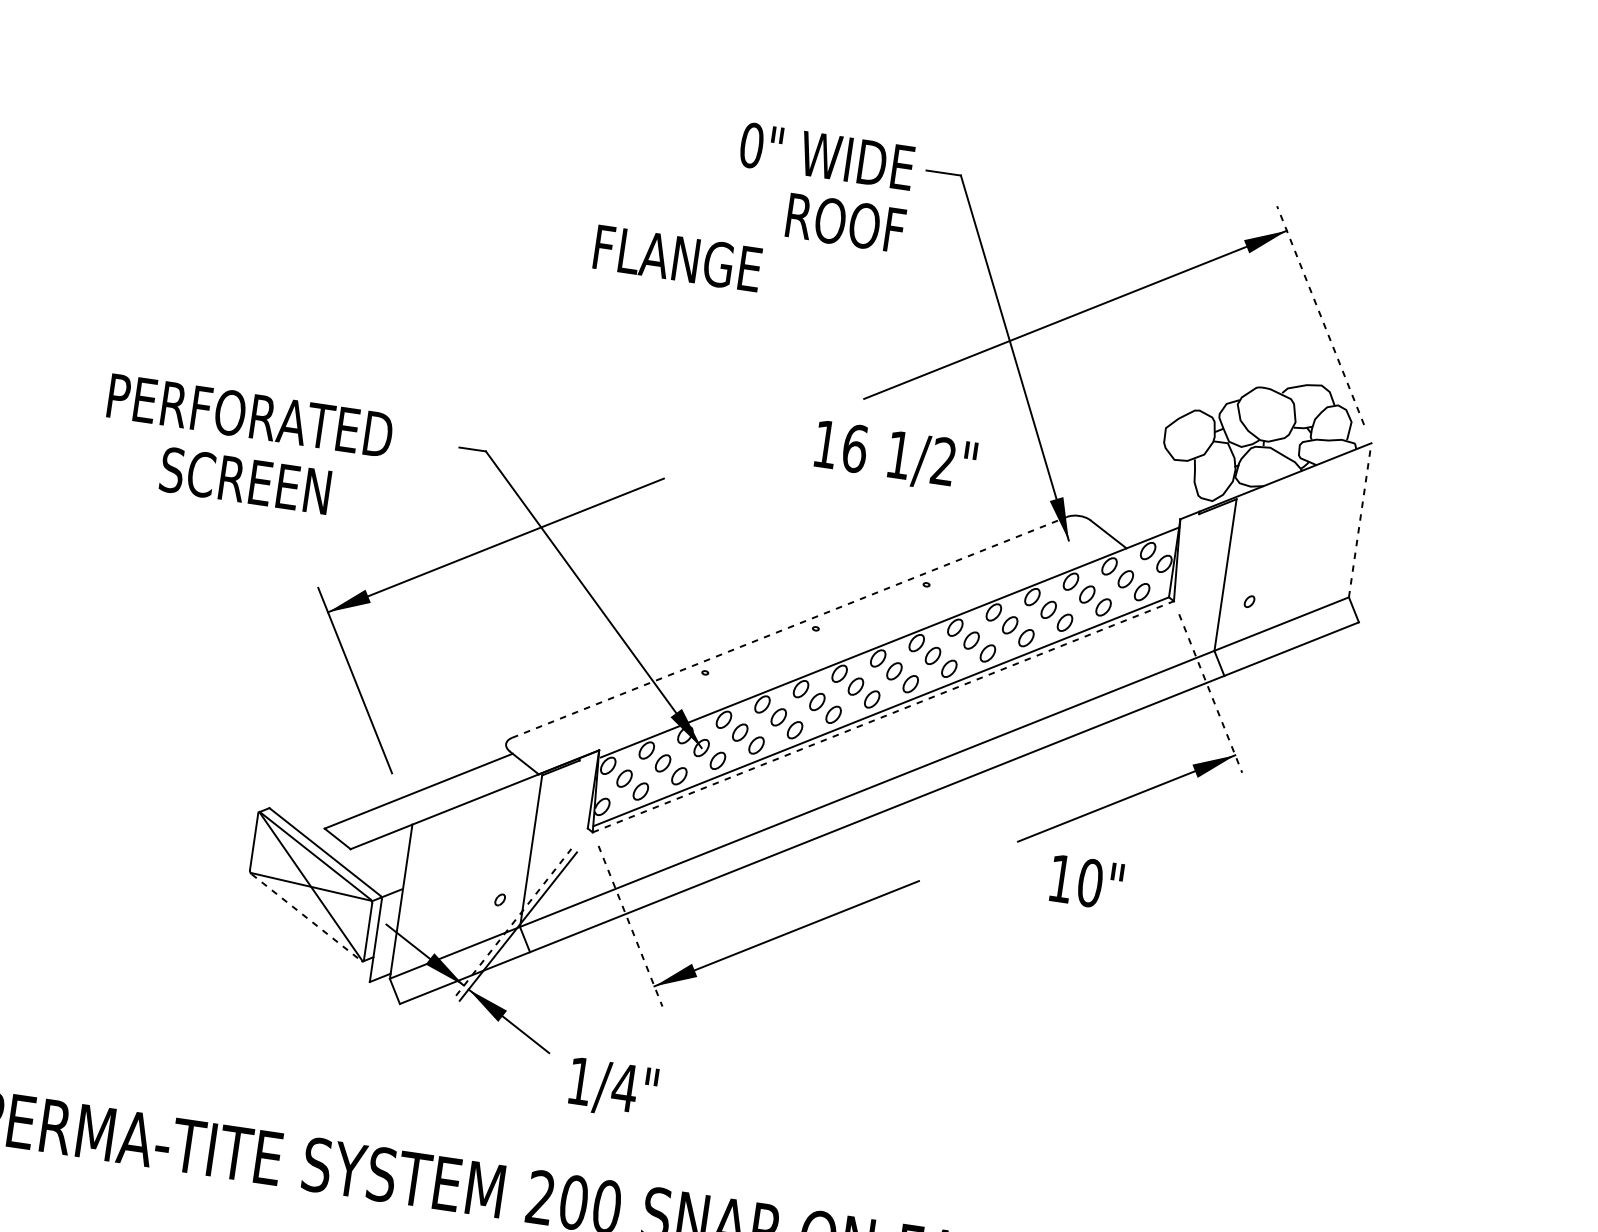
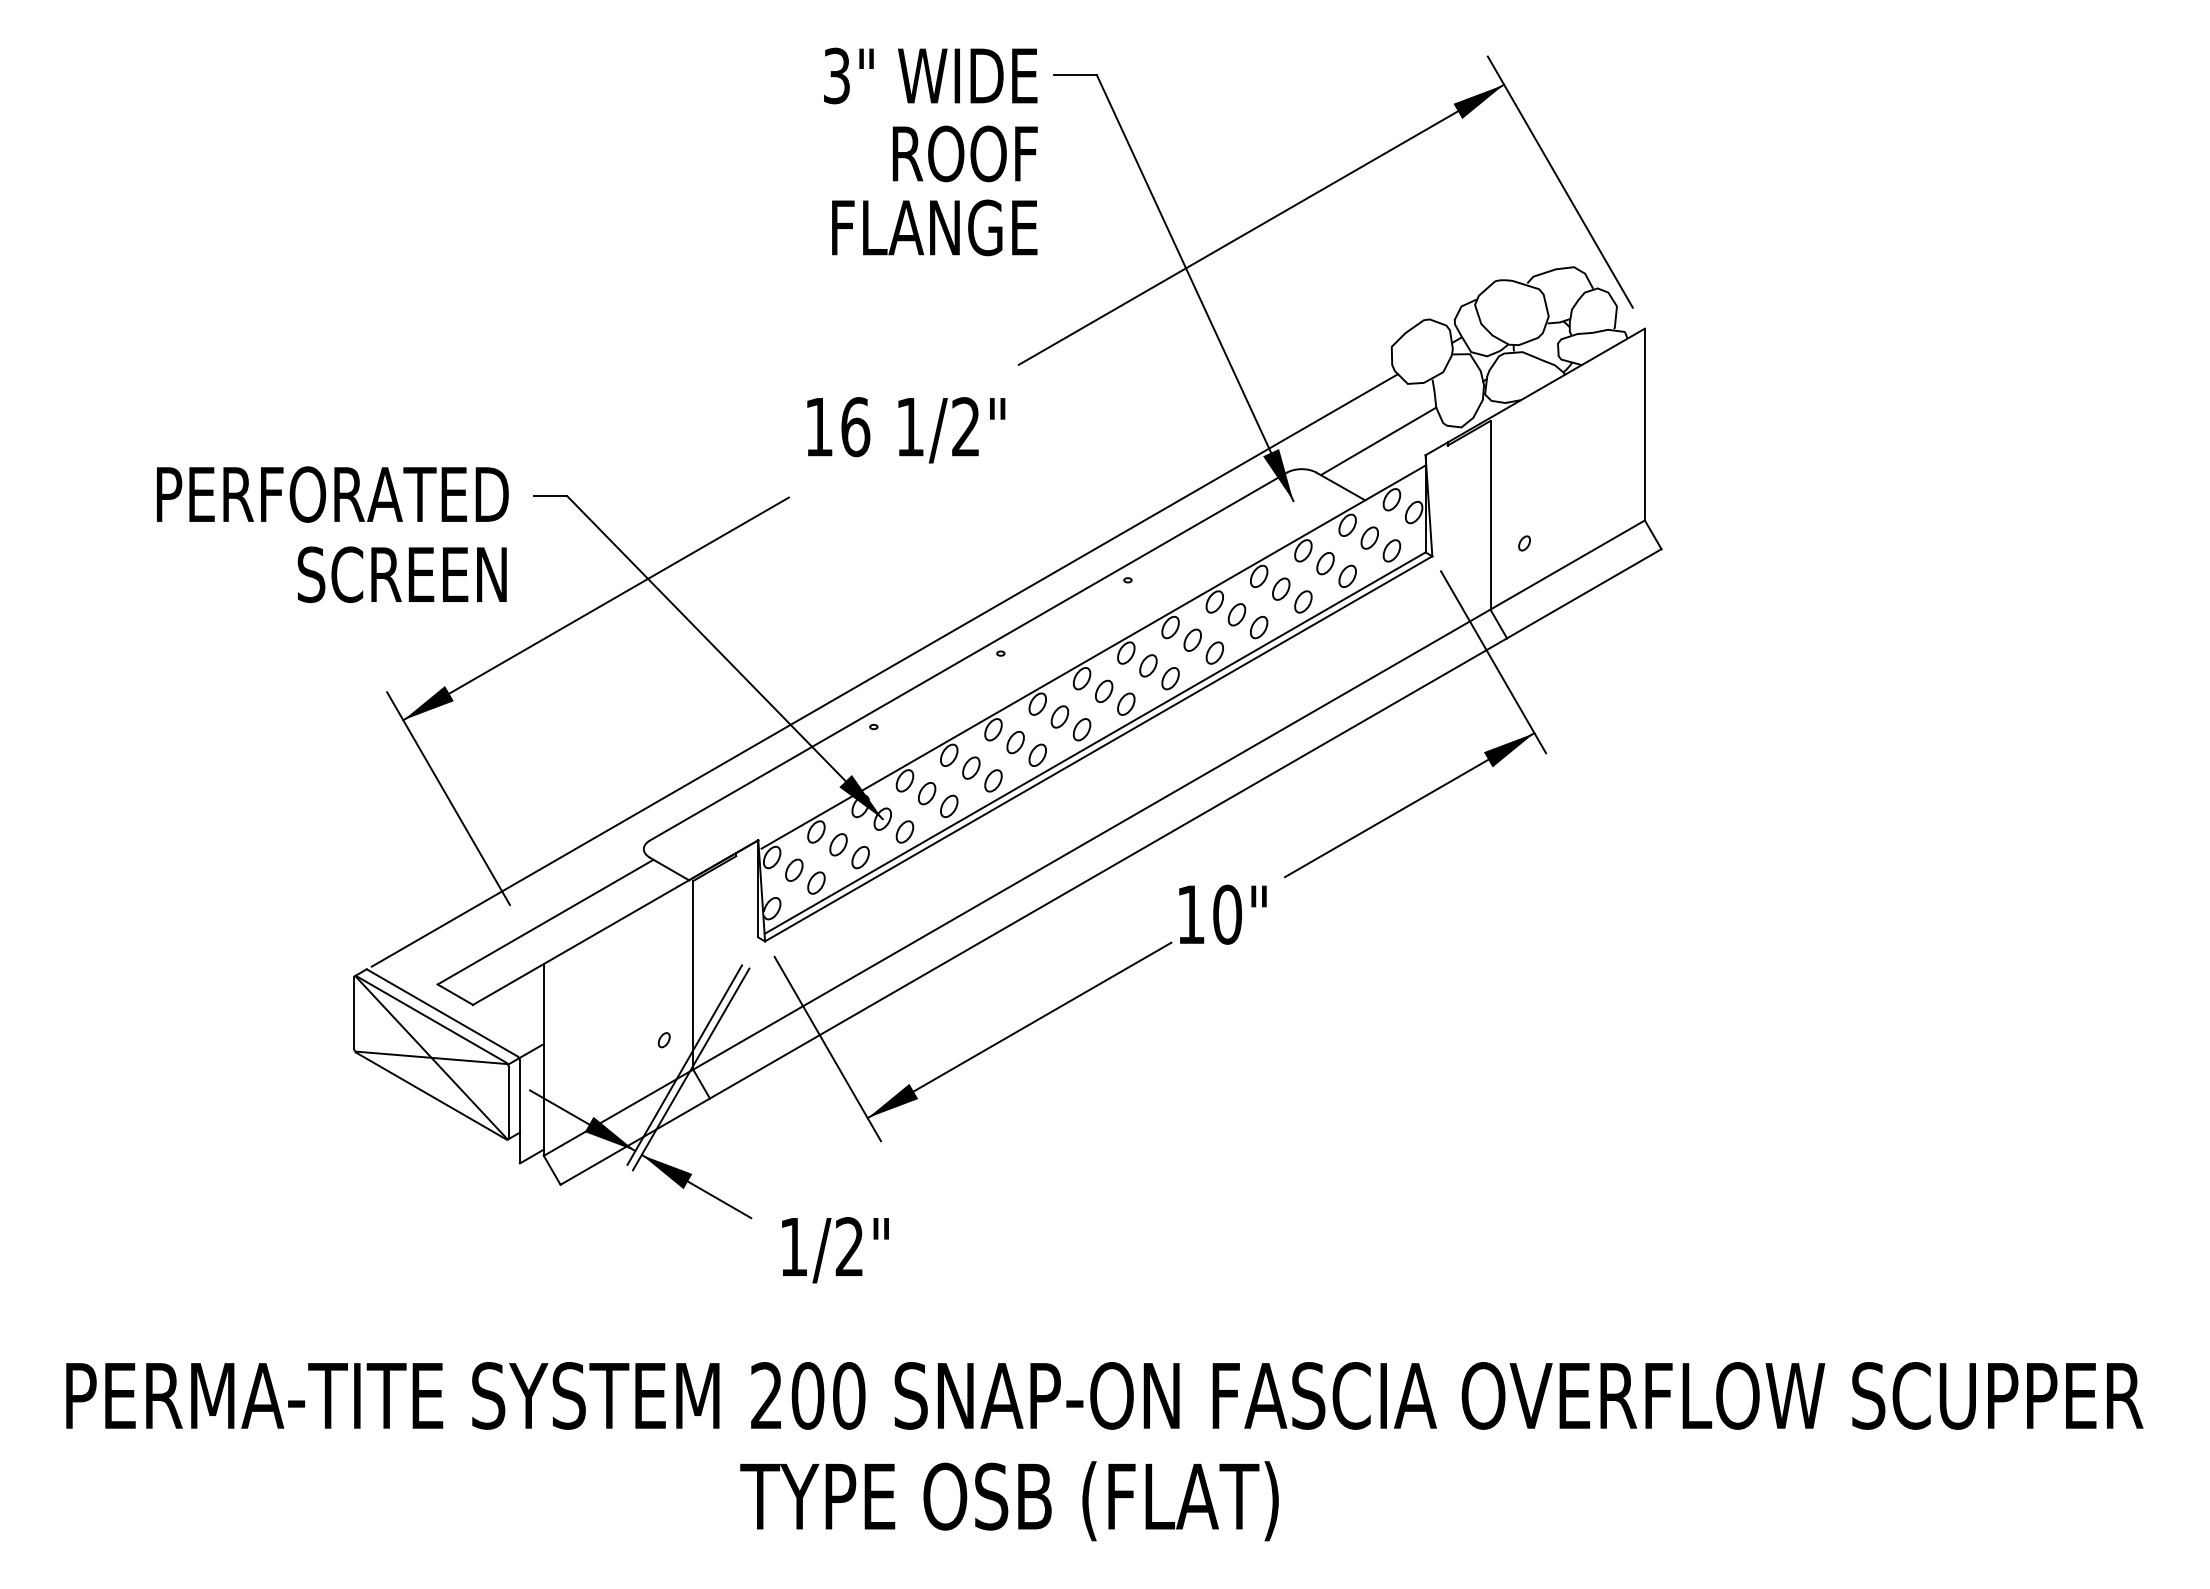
text: (751, 145) -> (836, 75), 0" -> 3"
text: (677, 258) -> (934, 227), moved
line: (1320, 315) -> (1560, 182), dashed -> solid
text: (250, 415) -> (332, 494), moved
text: (895, 457) -> (906, 430), moved
text: (244, 480) -> (401, 574), moved
line: (1144, 501) -> (1378, 440), added
line: (1359, 520) -> (1644, 424), dashed -> solid
line: (789, 627) -> (968, 656), dashed -> solid
line: (720, 628) -> (884, 670), added
line: (1210, 693) -> (1493, 662), dashed -> solid
line: (884, 716) -> (1099, 748), dashed -> solid
text: (1086, 882) -> (1222, 914), moved
line: (306, 917) -> (431, 1096), dashed -> solid
line: (513, 922) -> (684, 1065), dashed -> solid
line: (631, 926) -> (828, 1049), dashed -> solid
text: (624, 1087) -> (849, 1246), 1/4" -> 1/2"

